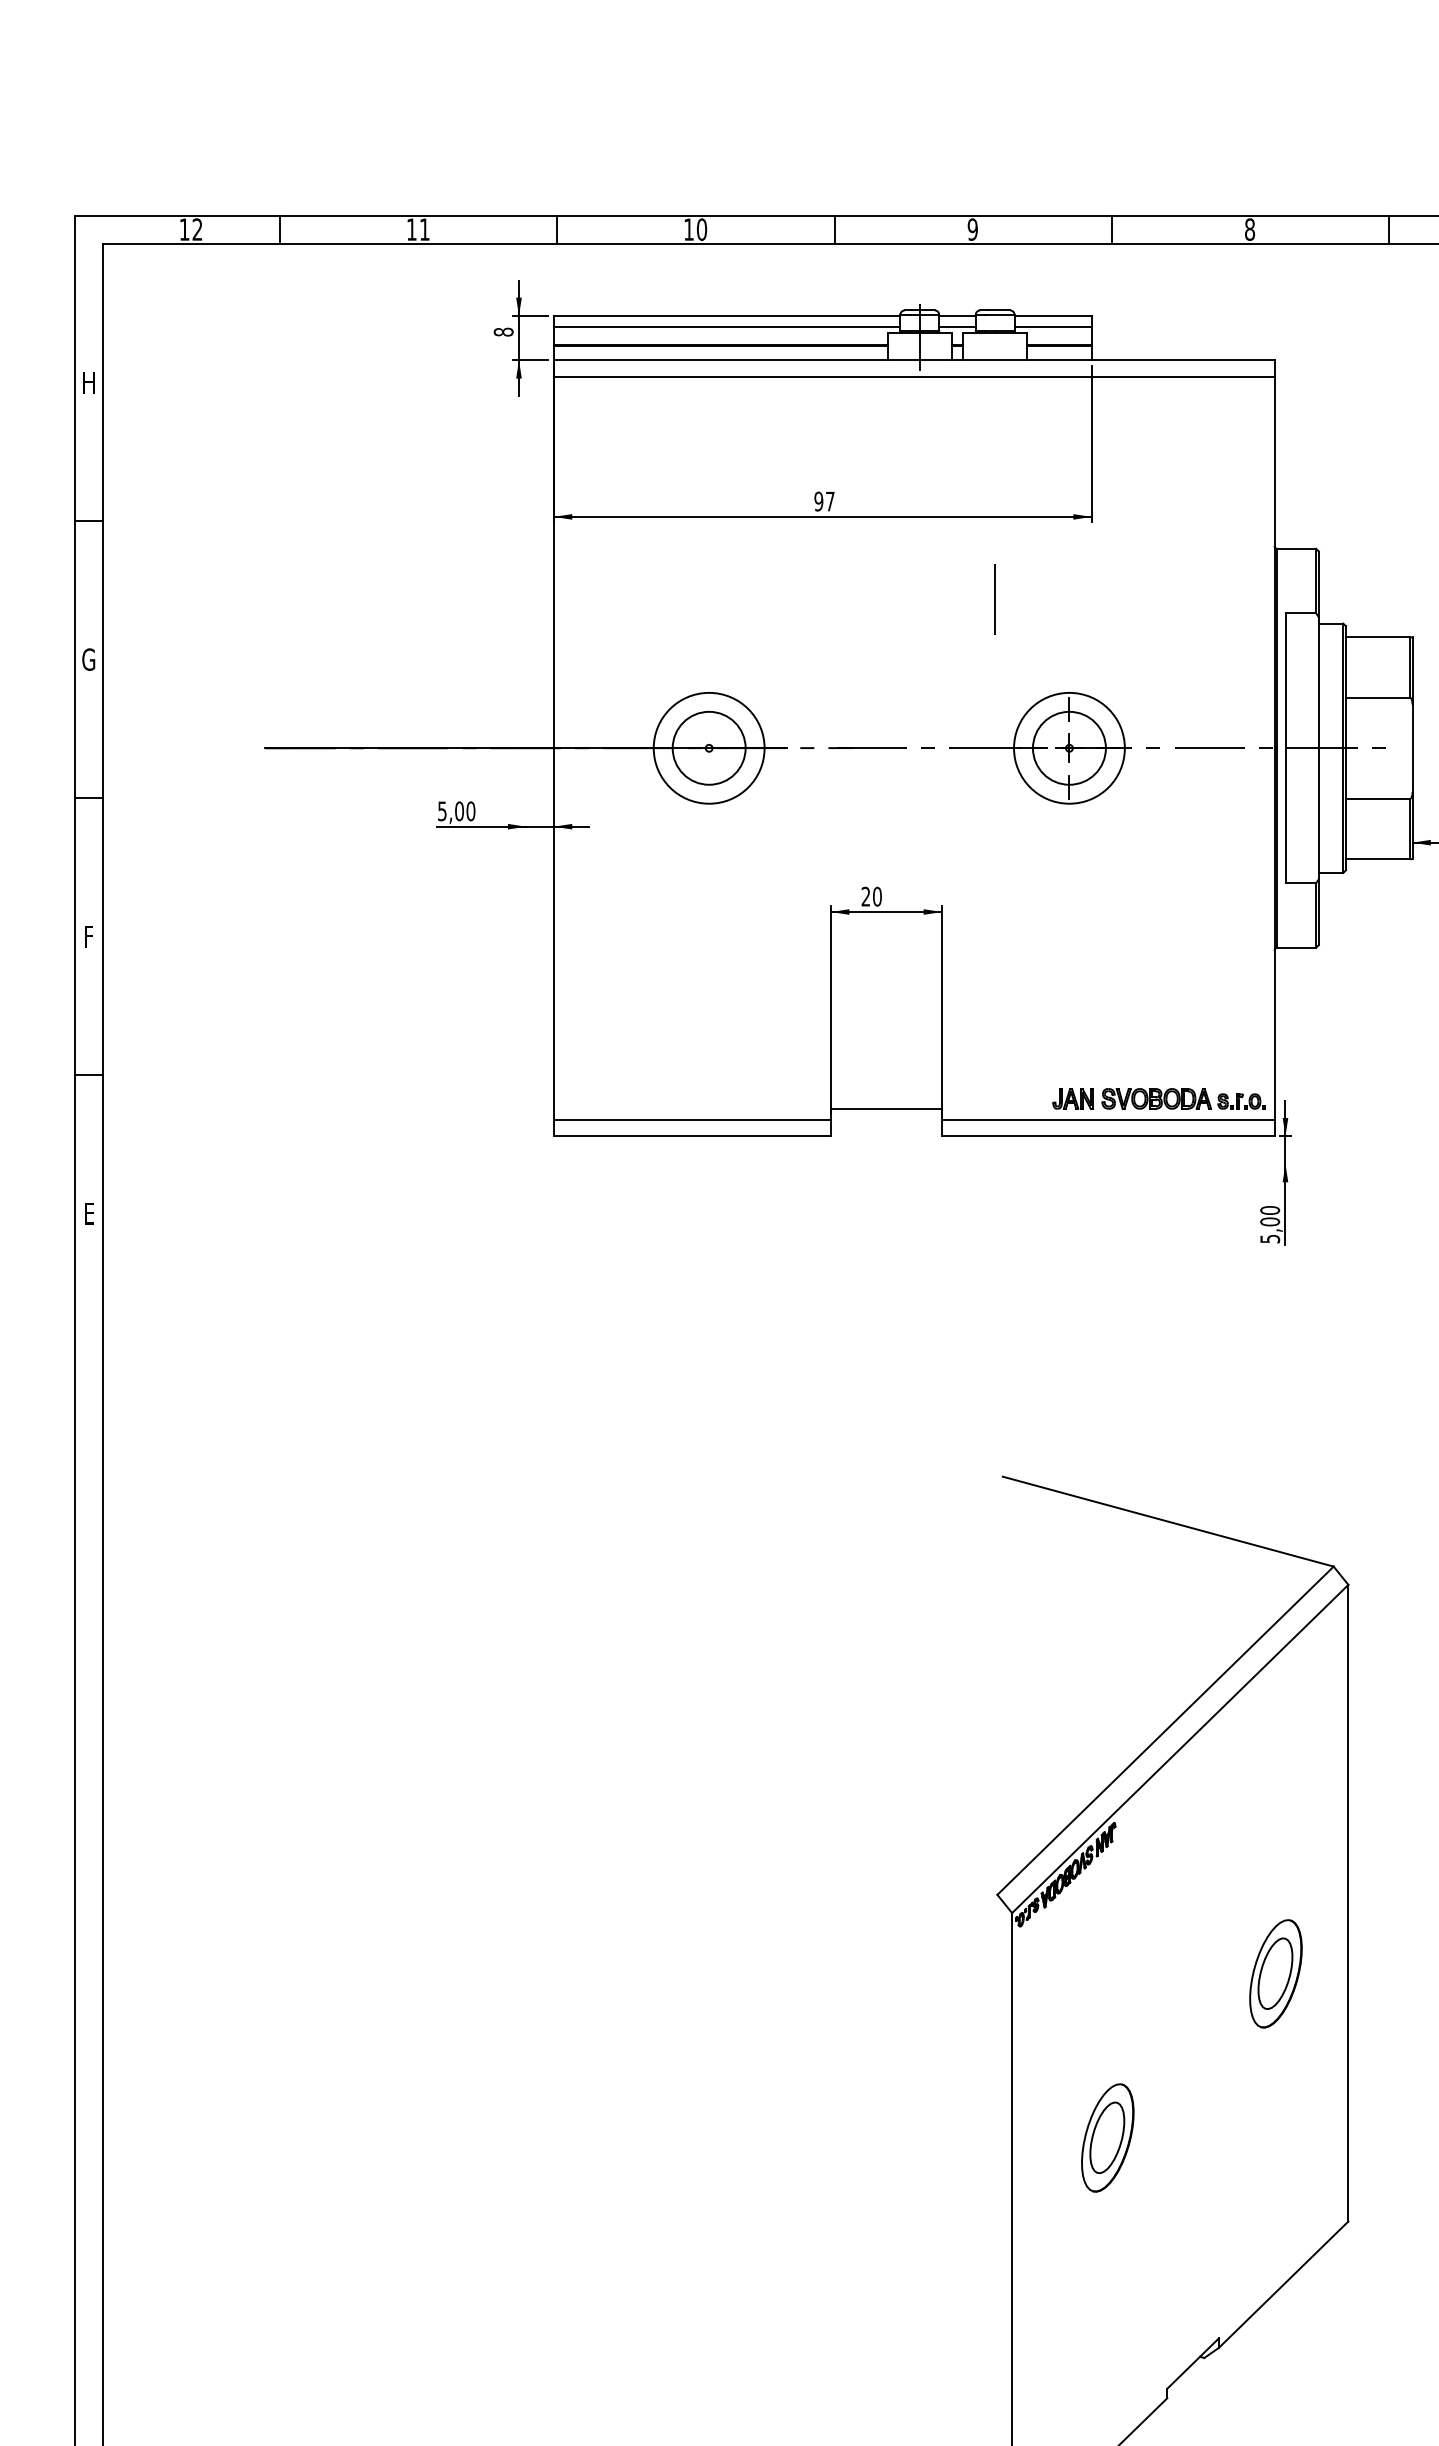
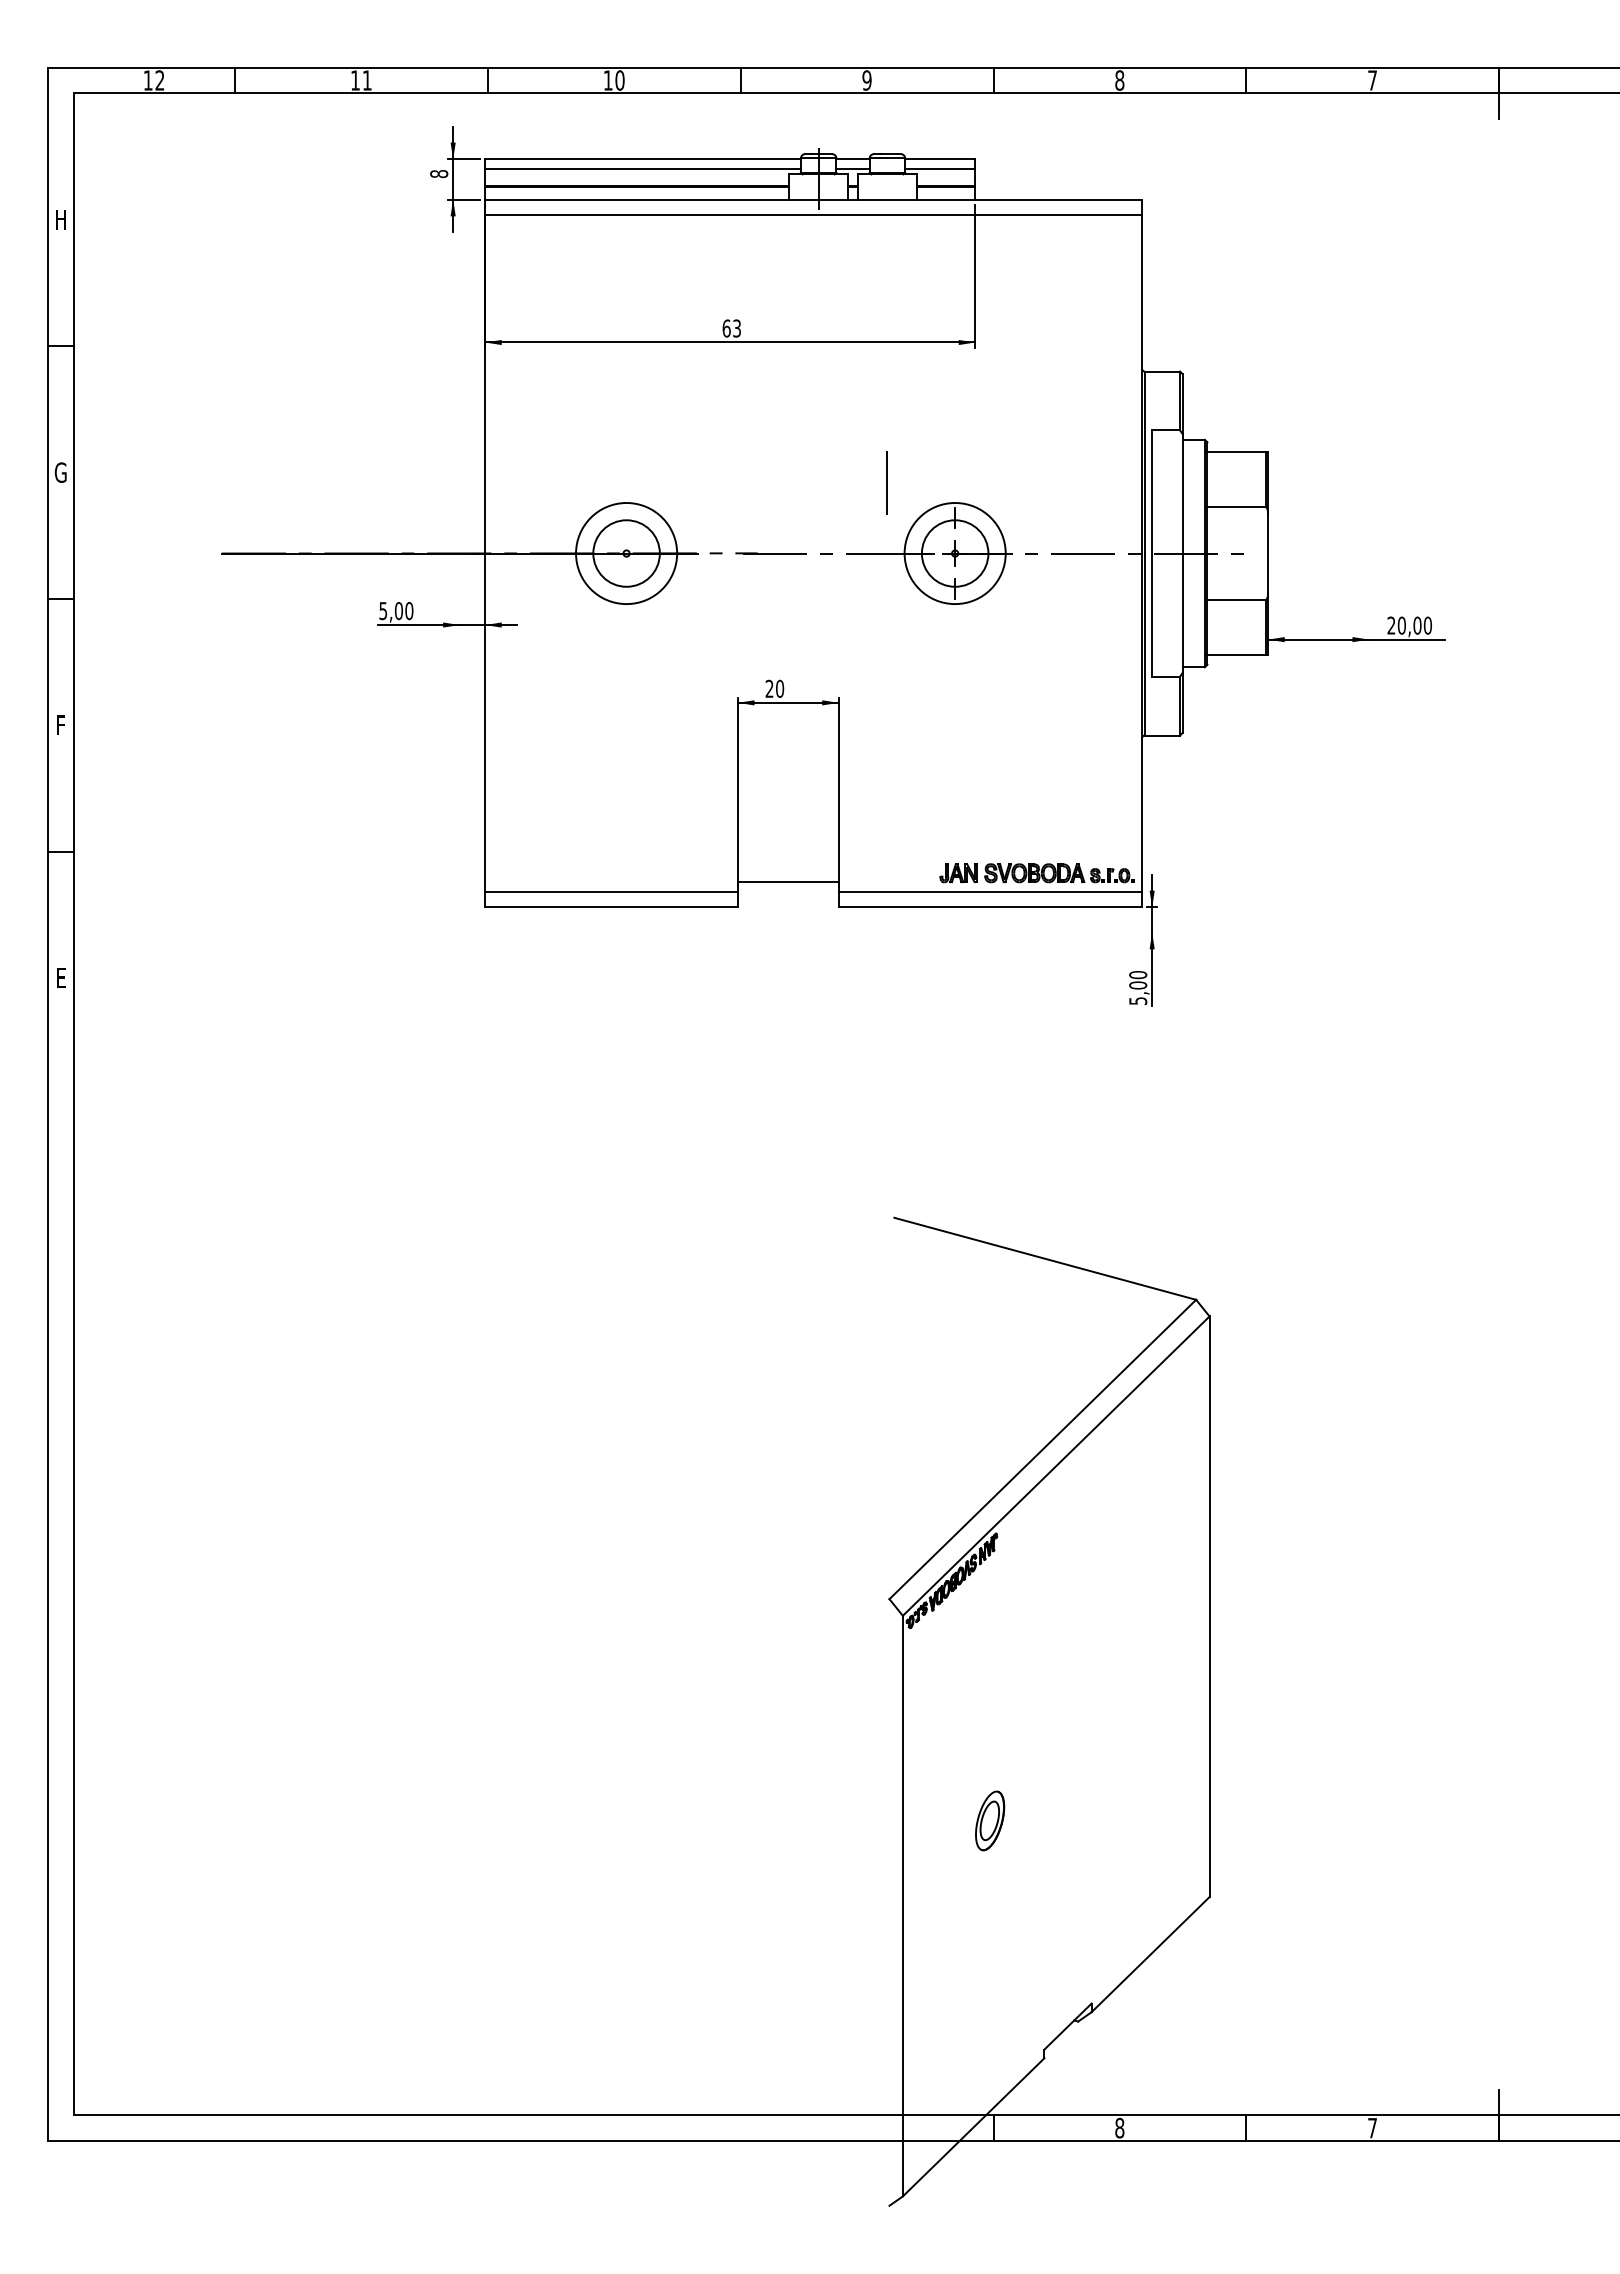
text: (824, 501) -> (731, 328), 97 -> 63
line: (994, 599) -> (886, 482), moved
part: (1275, 1974) -> (1143, 1671), removed
part: (1107, 2137) -> (989, 1820), size x0.6

